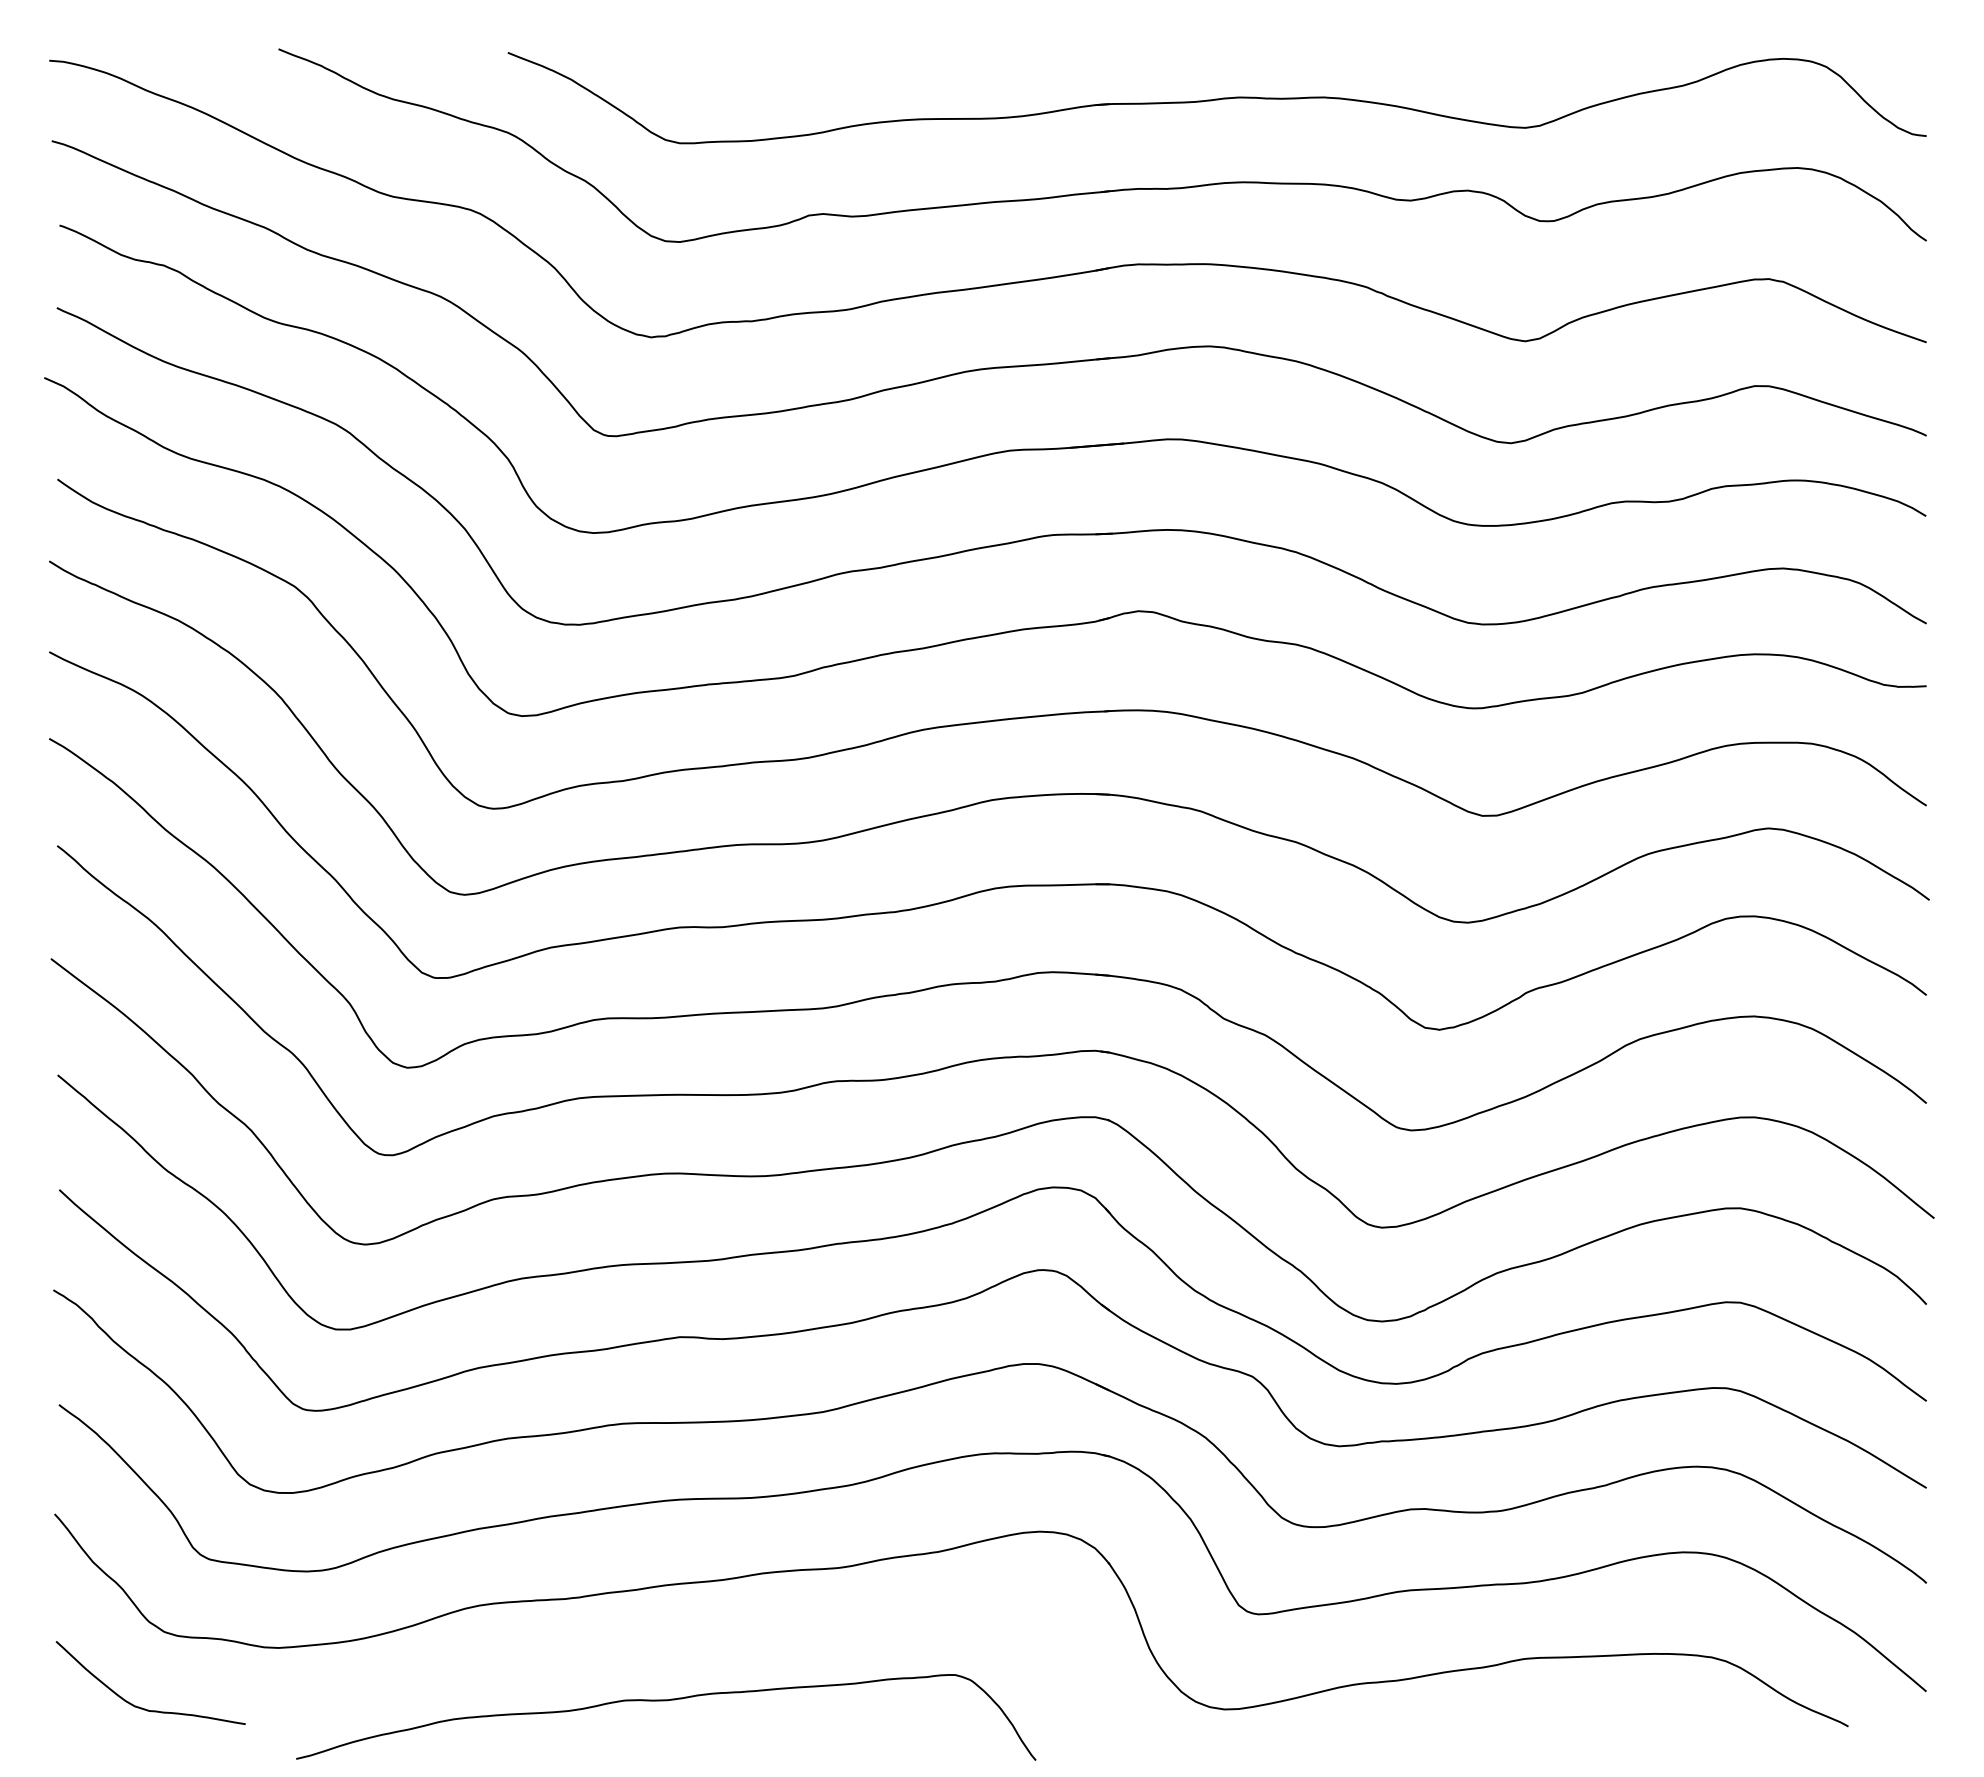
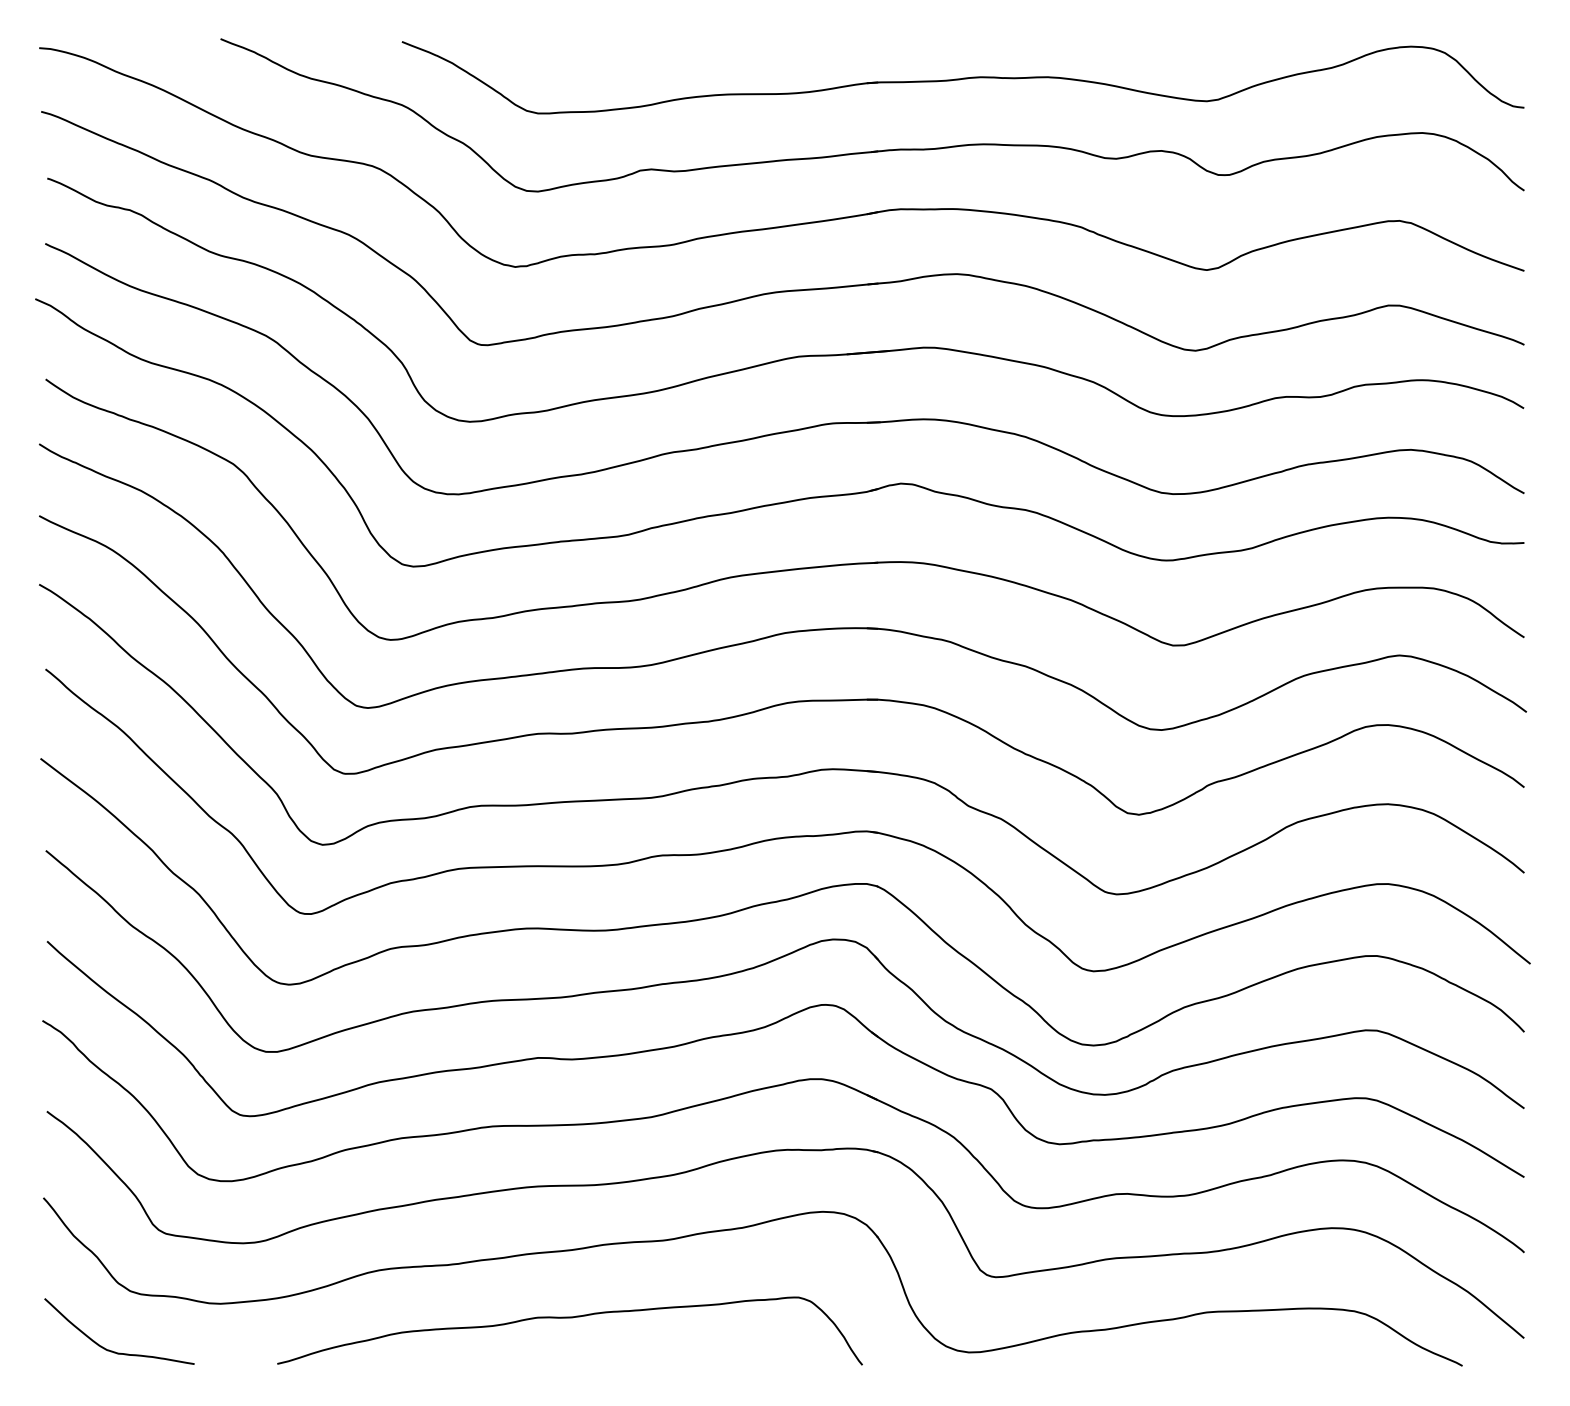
curve: (666, 1701) -> (570, 1318), moved

